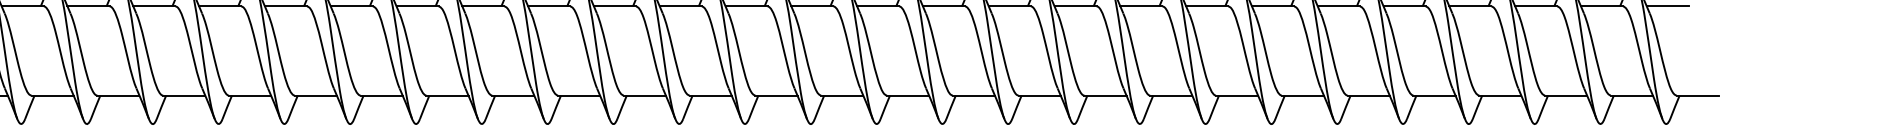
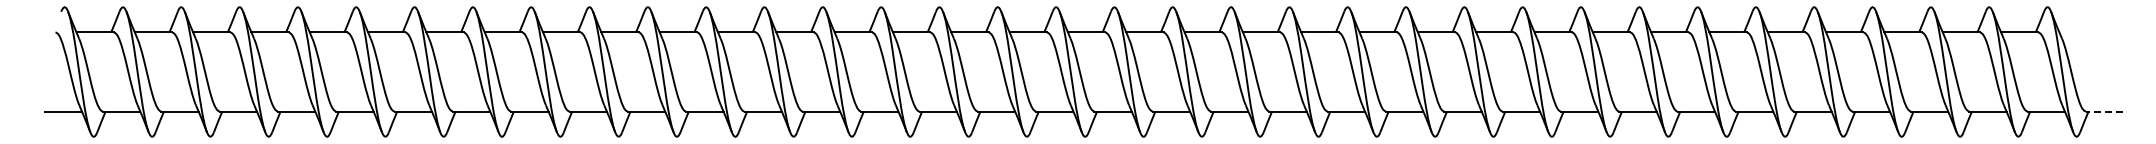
line: (1667, 6) -> (2077, 32), removed
line: (1697, 95) -> (2104, 111), solid -> dashed

